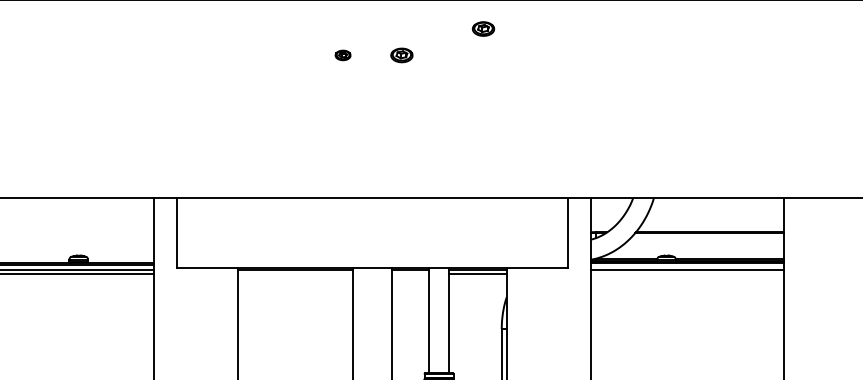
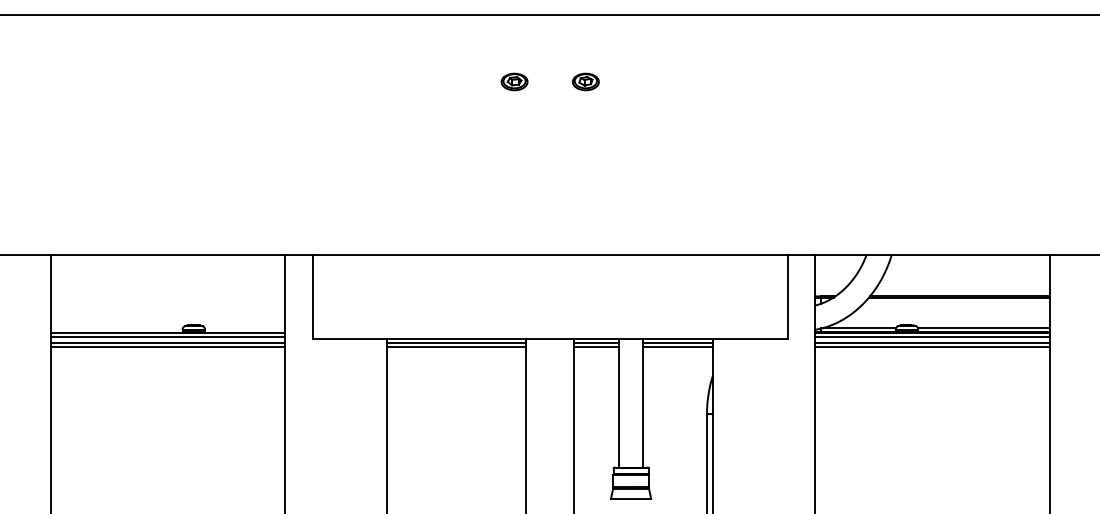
part: (483, 28) -> (684, 49), removed
part: (343, 55) -> (514, 81), size x1.43
line: (687, 265) -> (932, 336), added
line: (295, 274) -> (456, 347), added
line: (410, 274) -> (596, 347), added
line: (687, 274) -> (932, 347), added

